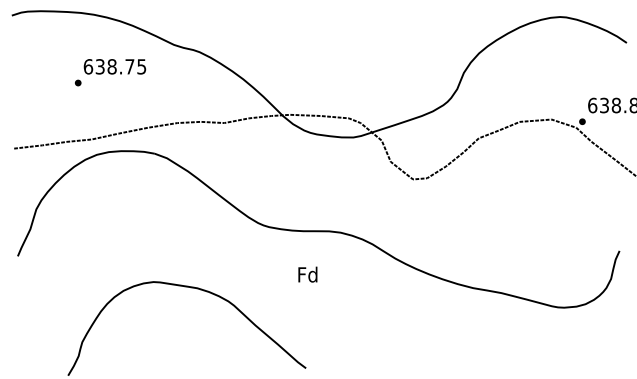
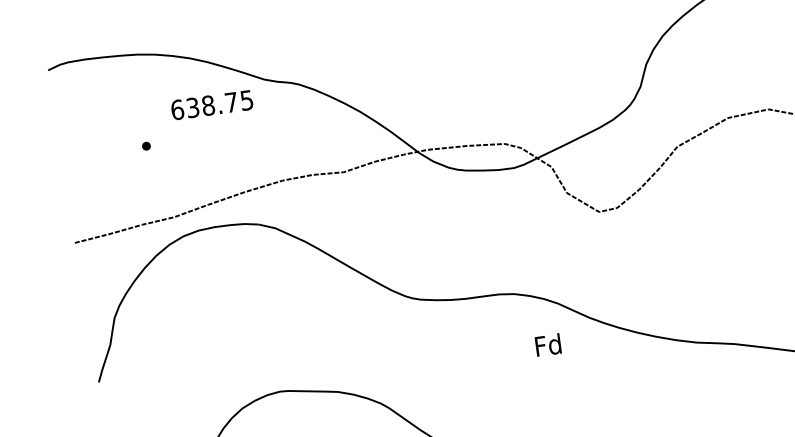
text: (114, 66) -> (211, 104), moved
text: (307, 274) -> (547, 344), moved

